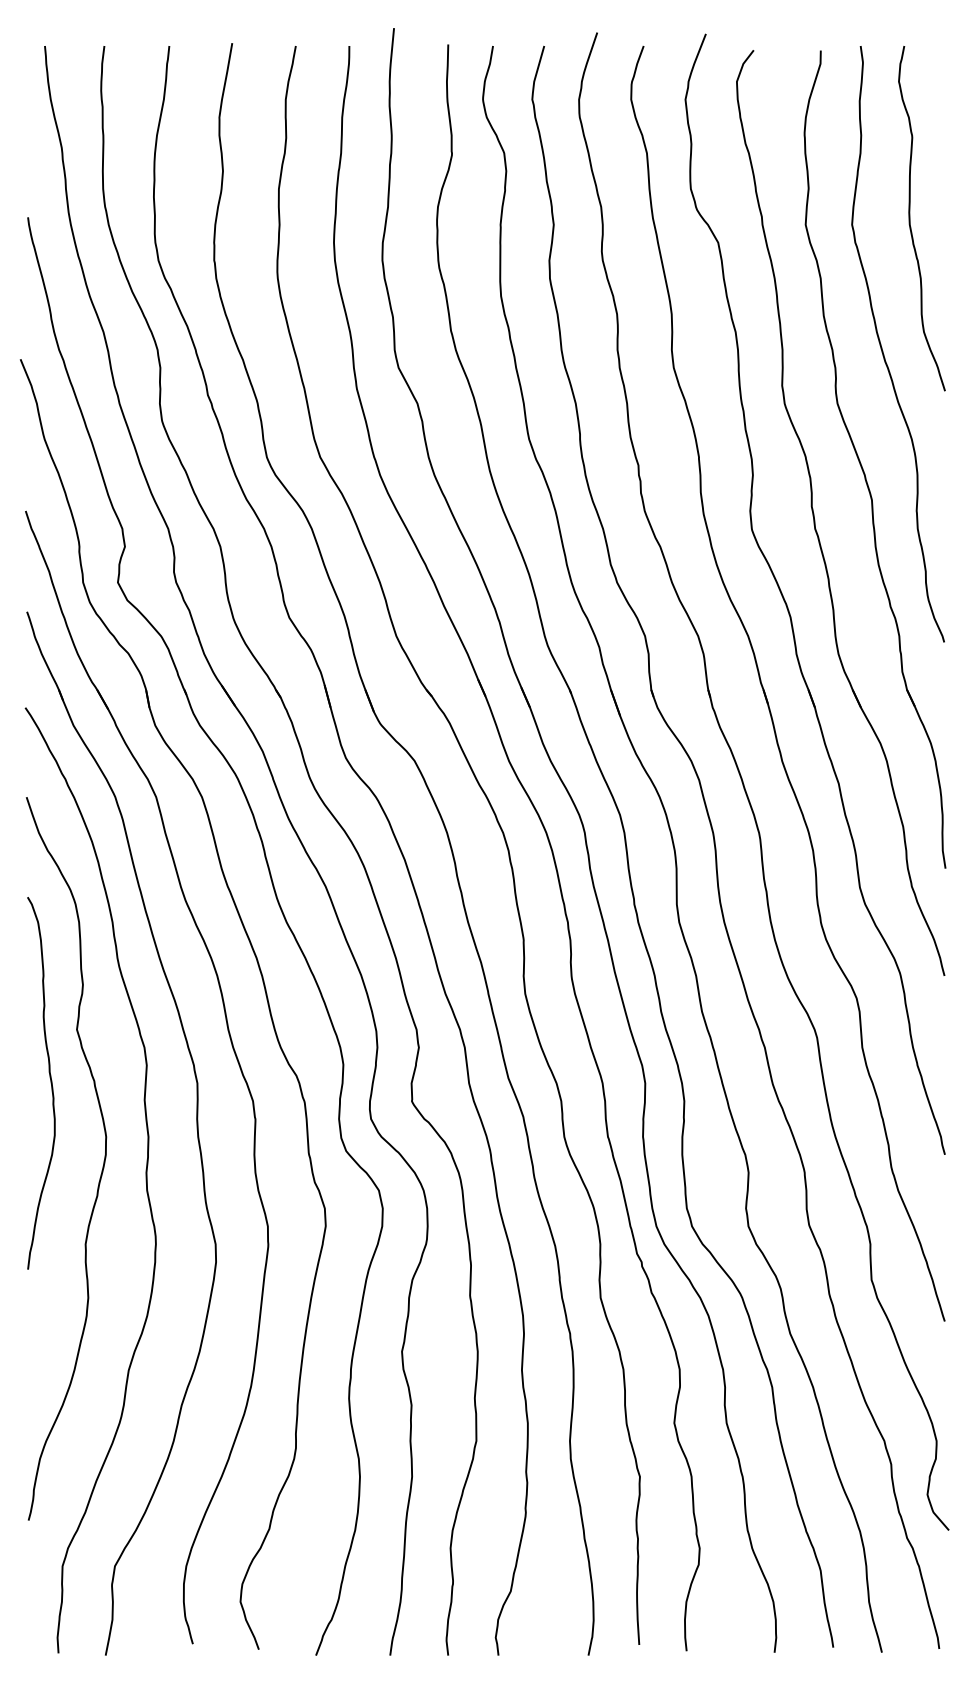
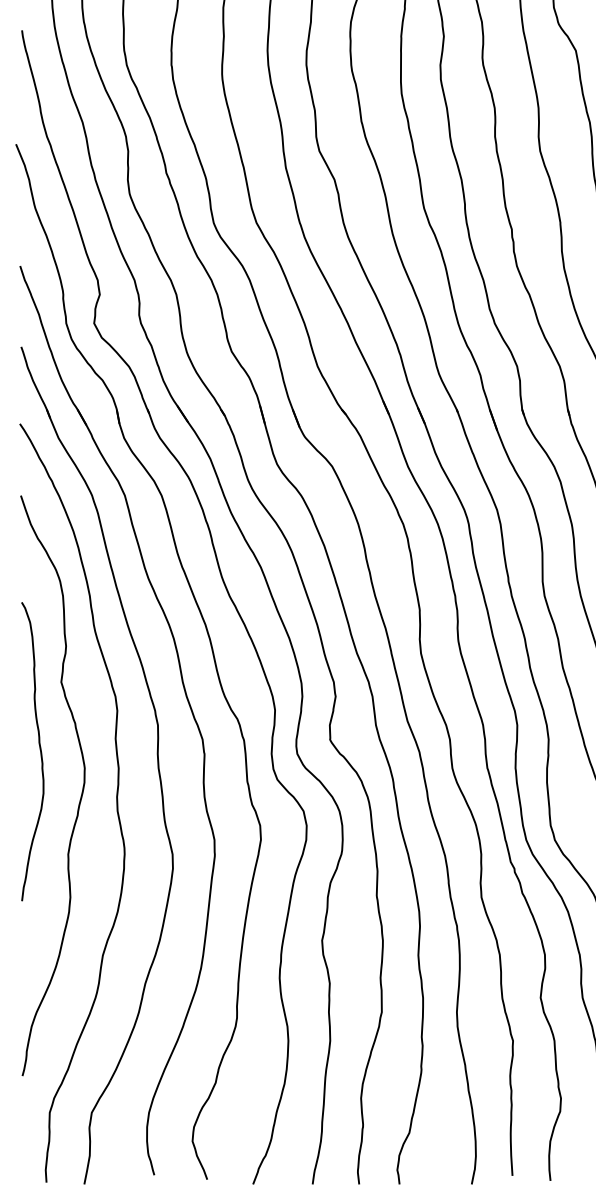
curve: (50, 1083) -> (40, 751), moved

